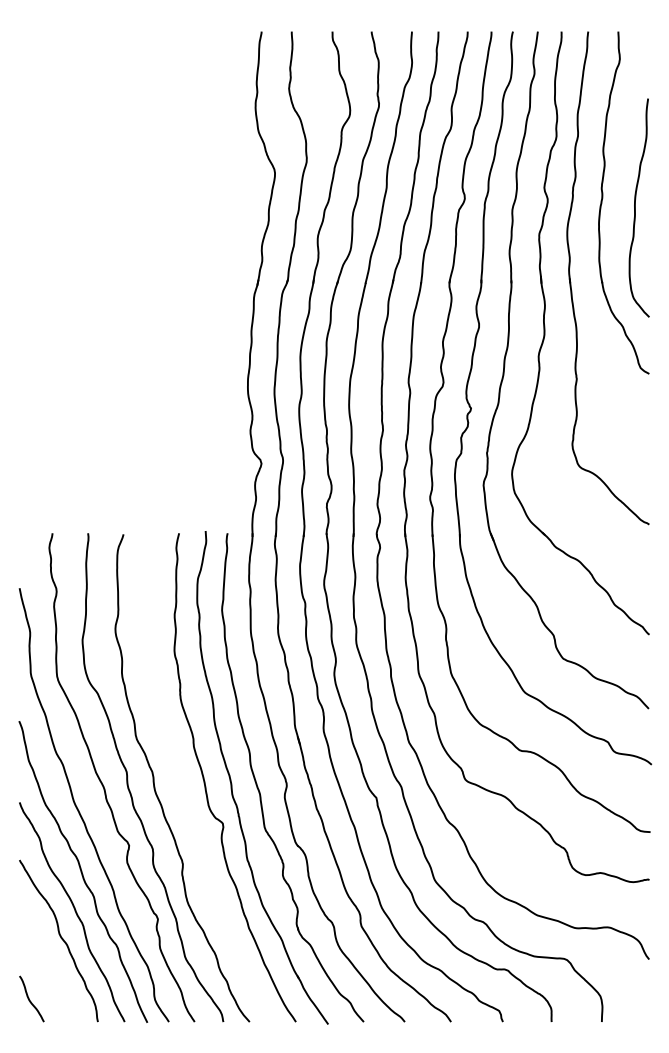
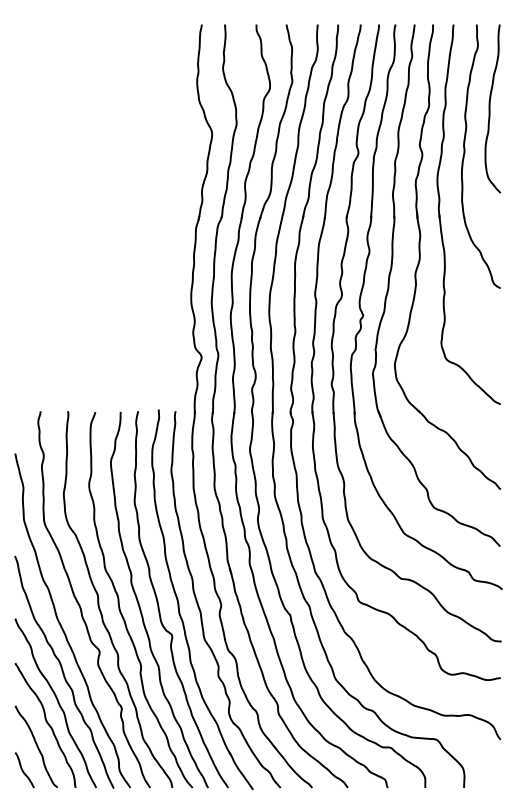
curve: (635, 207) -> (490, 108), moved
curve: (181, 785) -> (140, 605), added
curve: (47, 968) -> (36, 746), added

